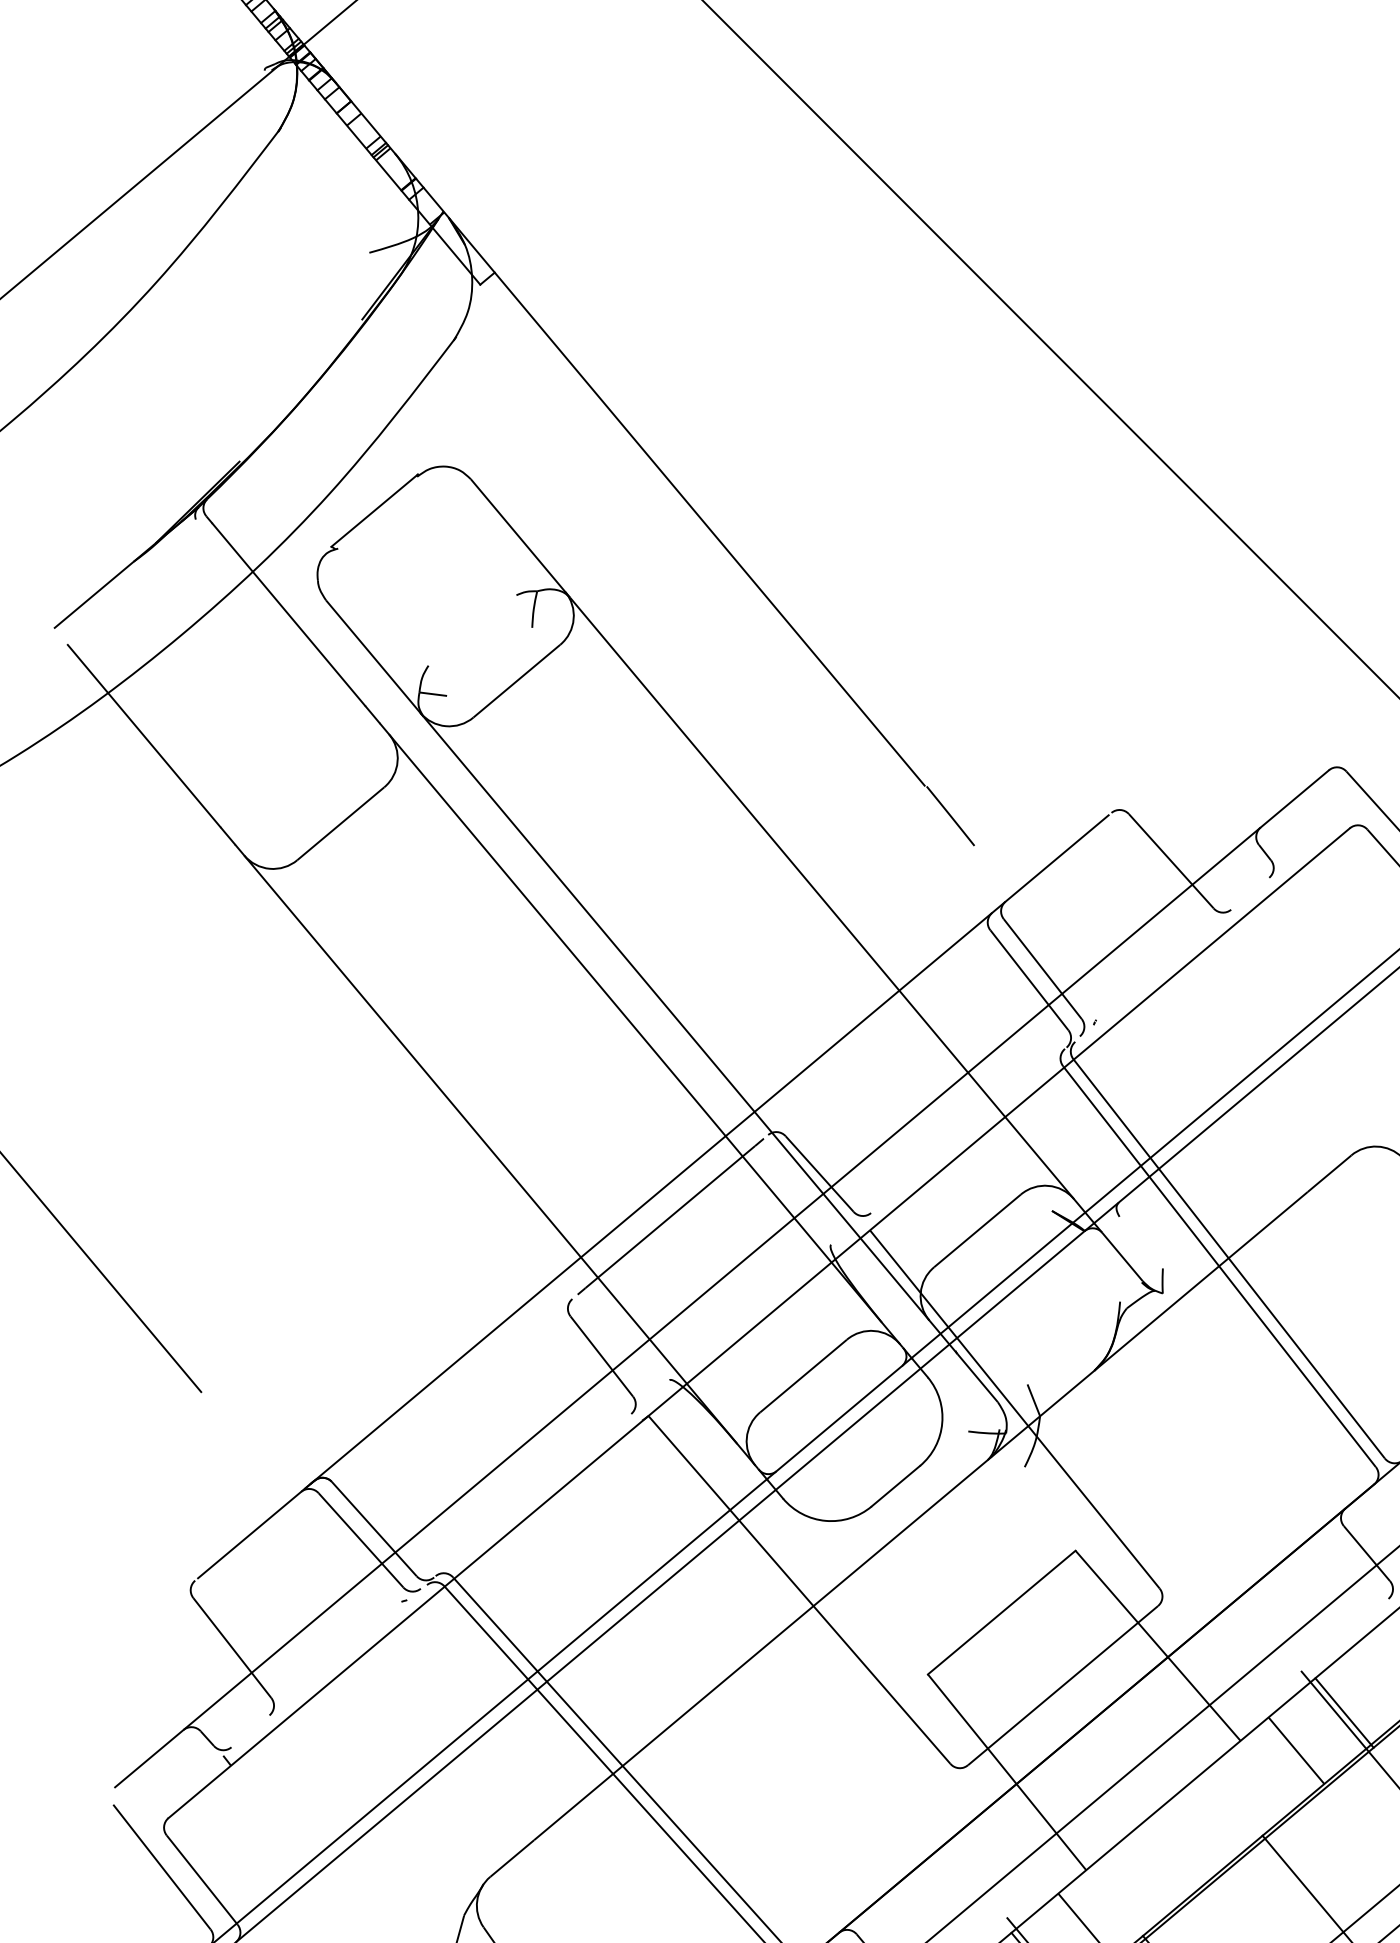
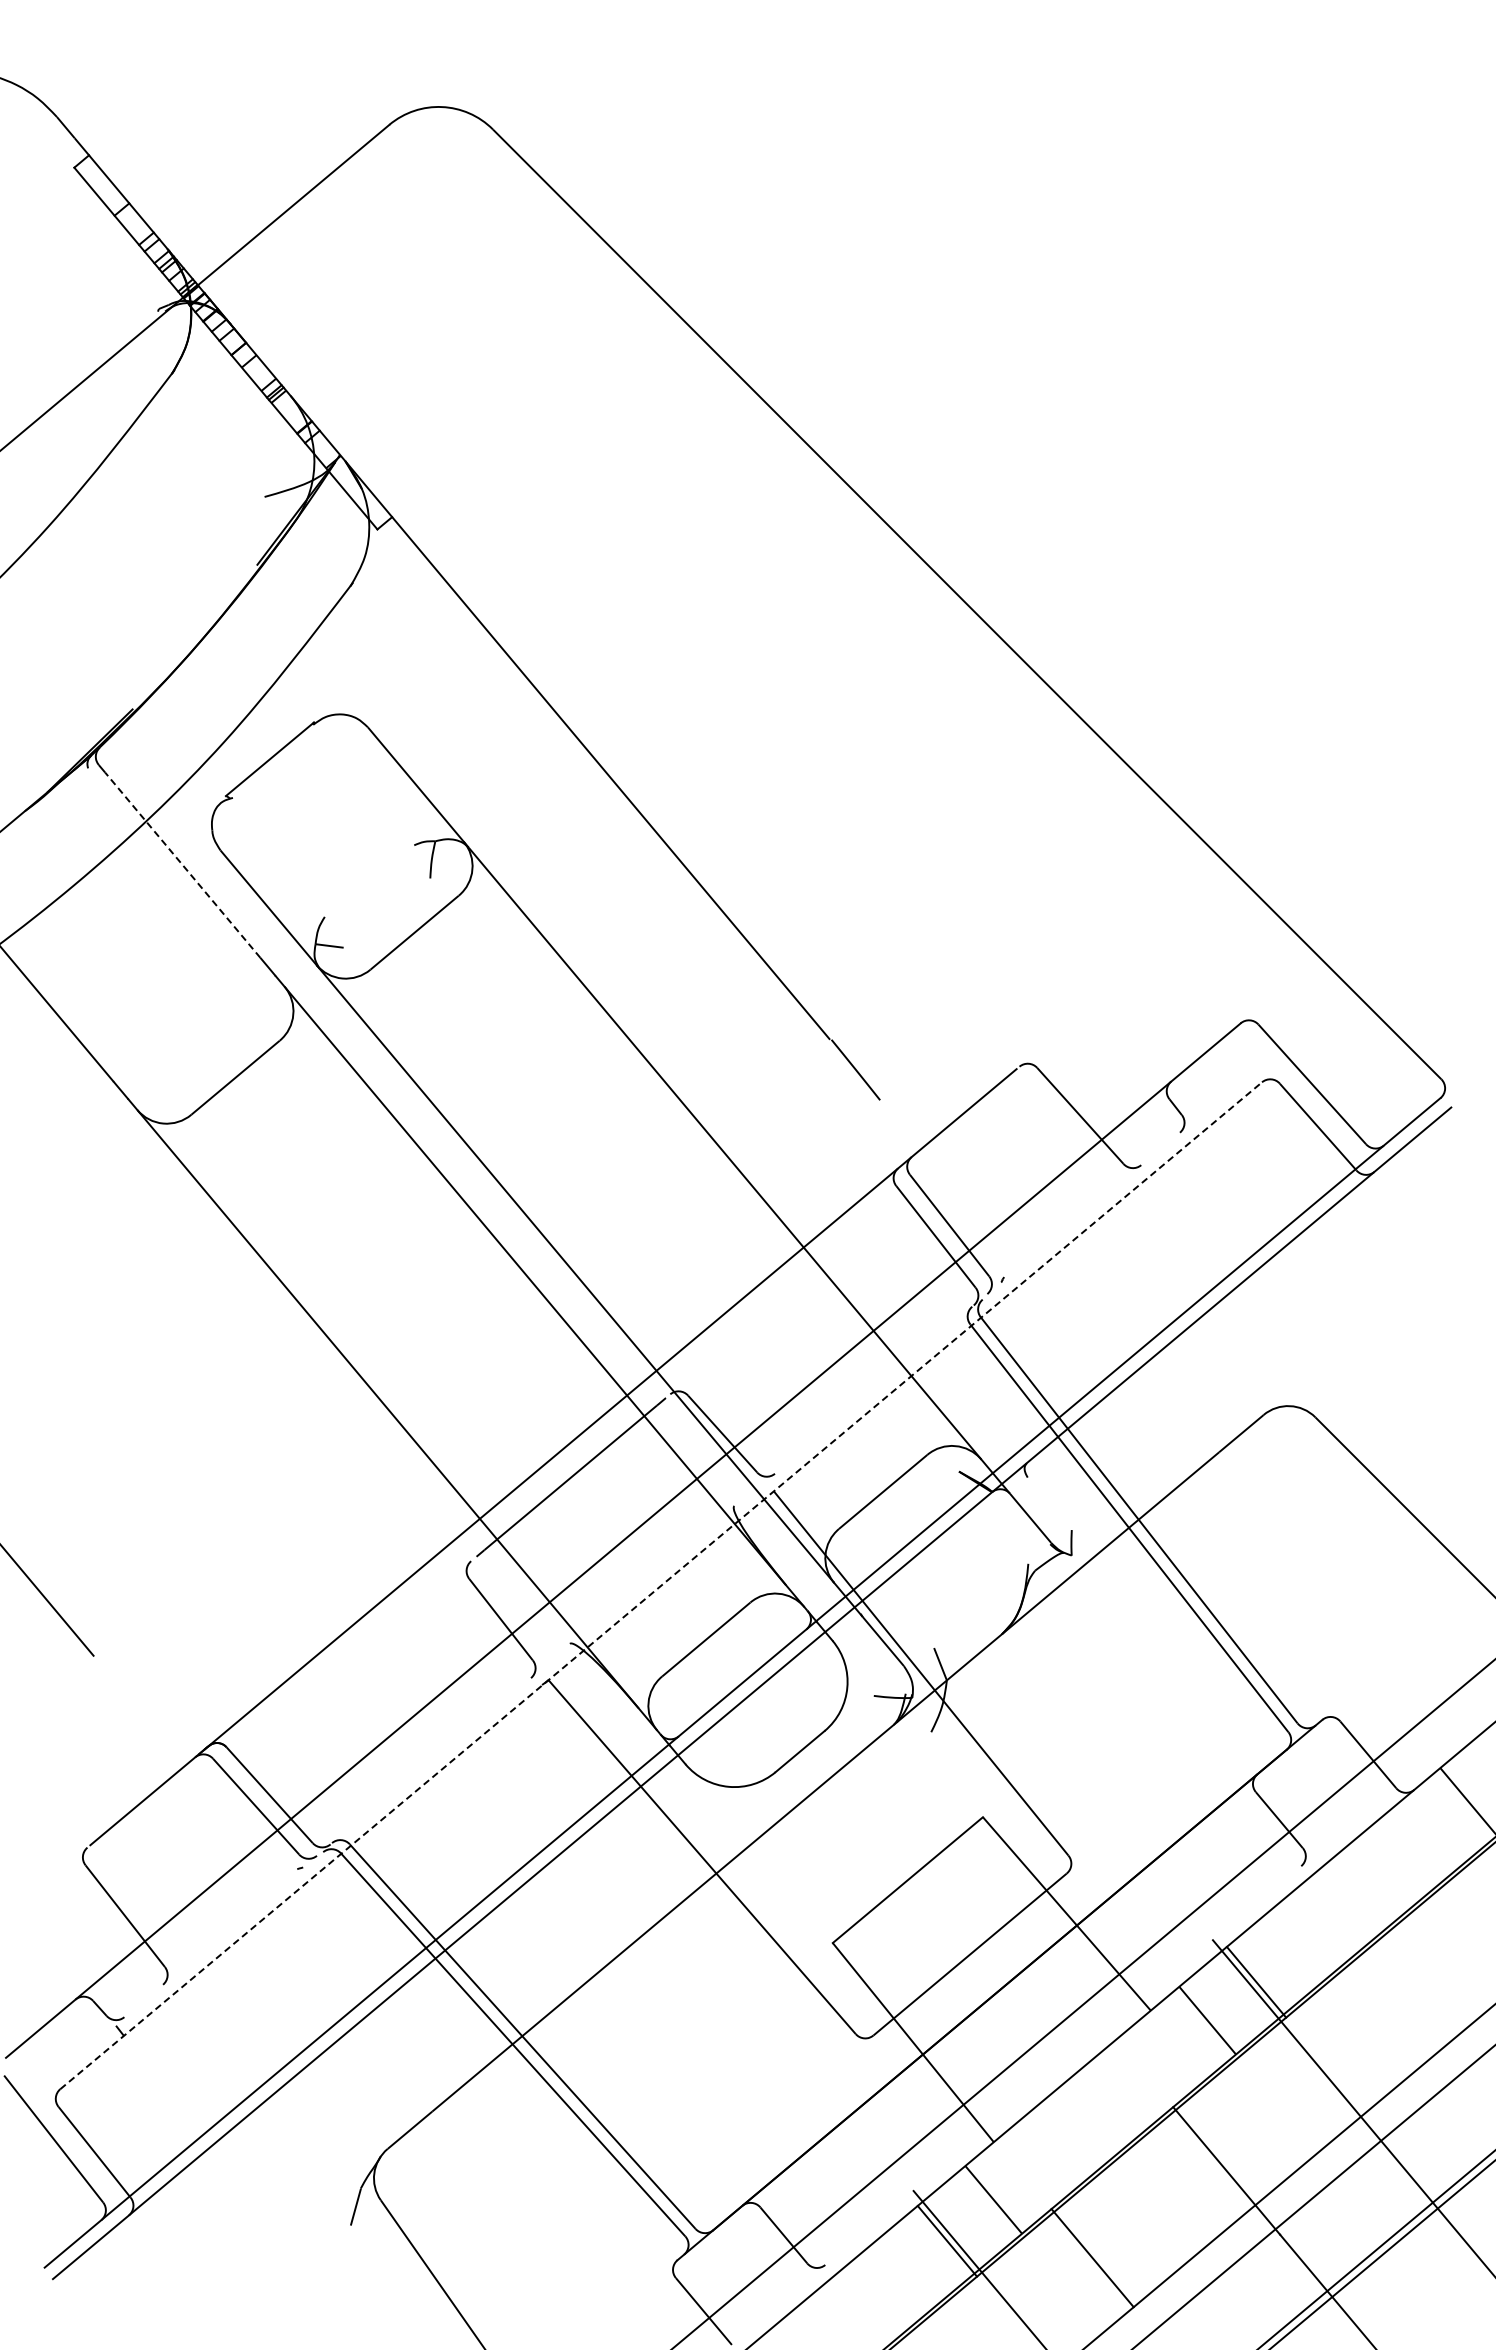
line: (288, 615) -> (182, 865), solid -> dashed
line: (759, 1322) -> (661, 1585), solid -> dashed

